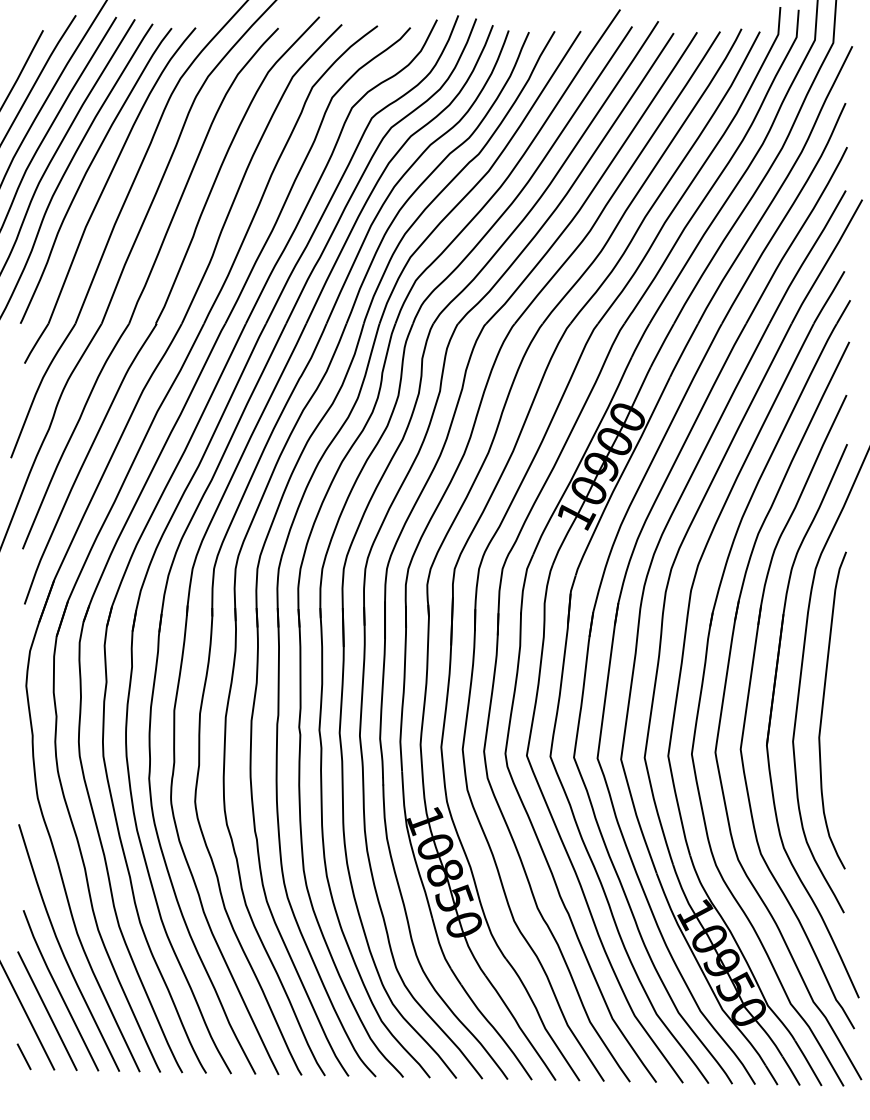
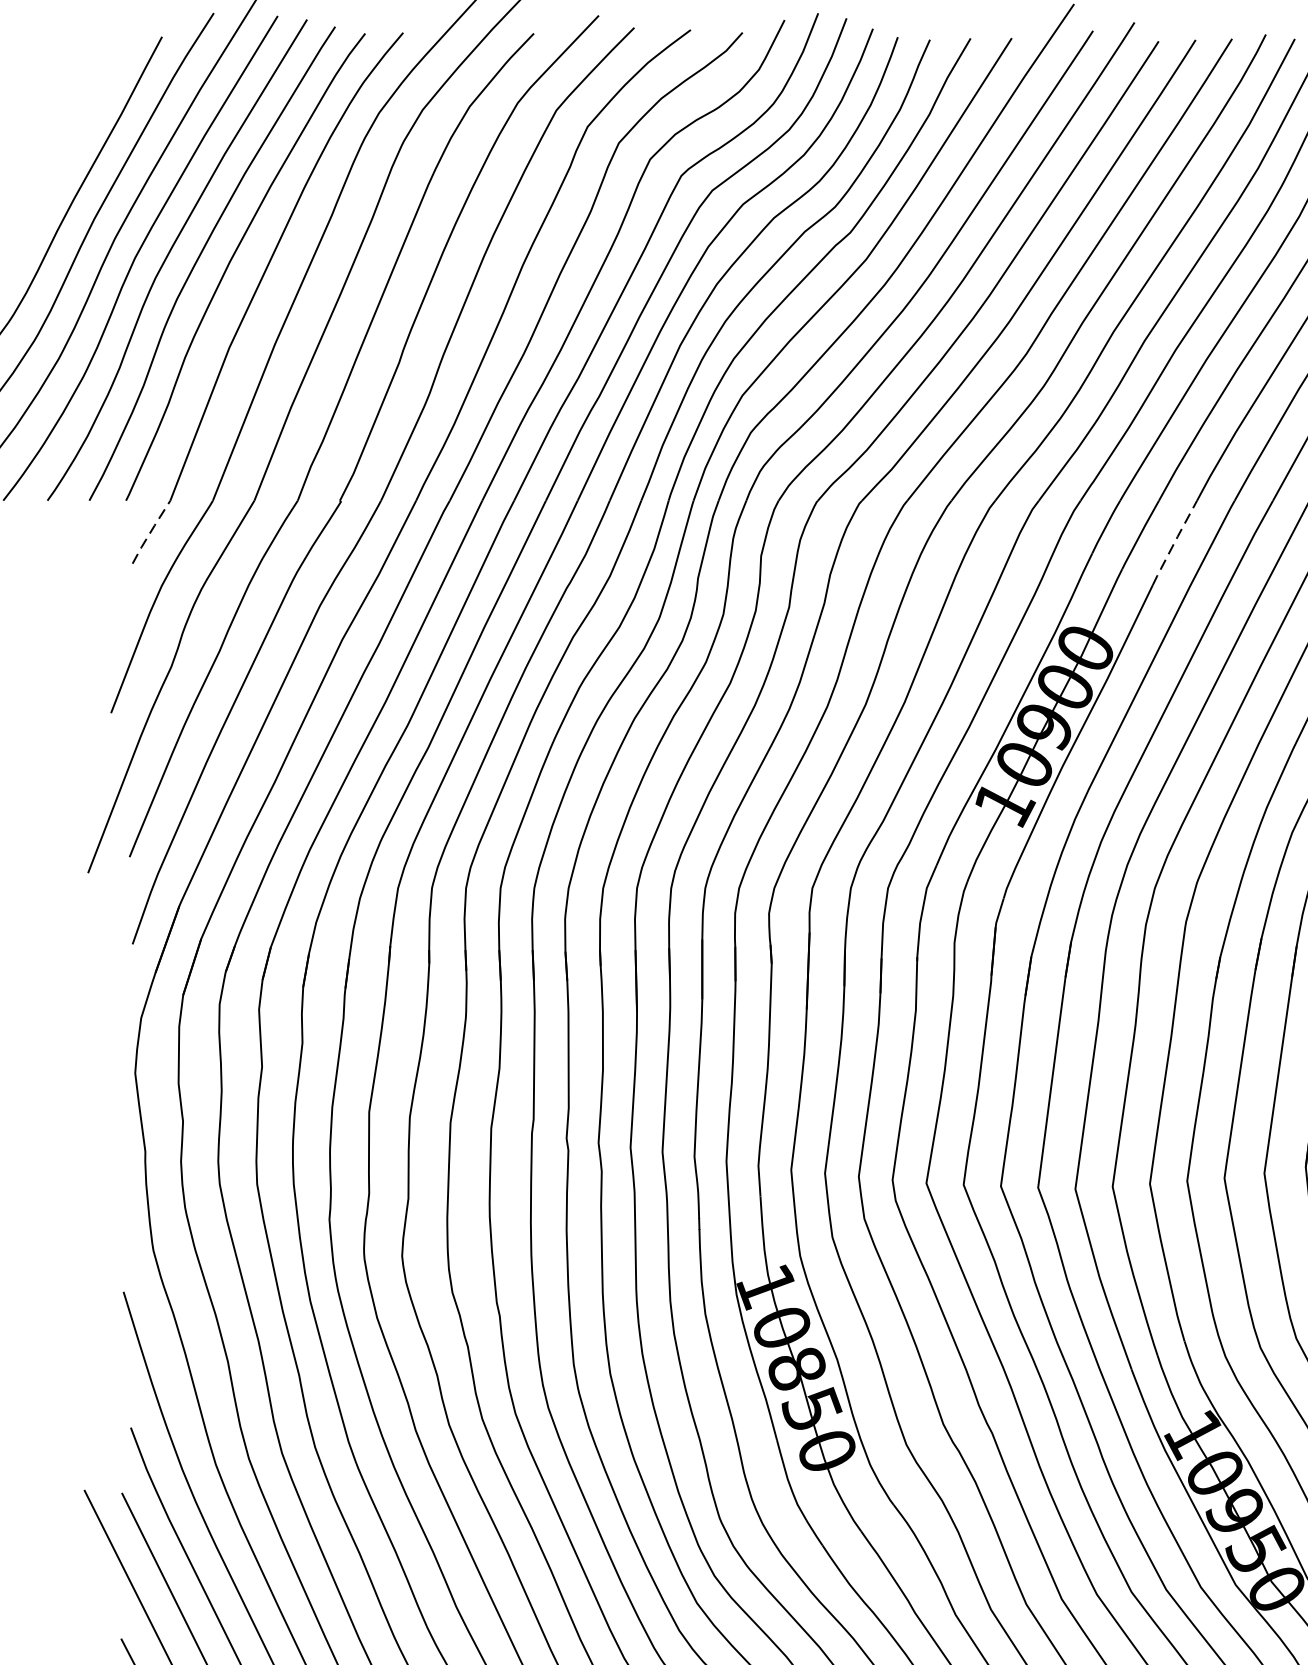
line: (36, 342) -> (151, 530), solid -> dashed
line: (683, 350) -> (1174, 542), solid -> dashed

